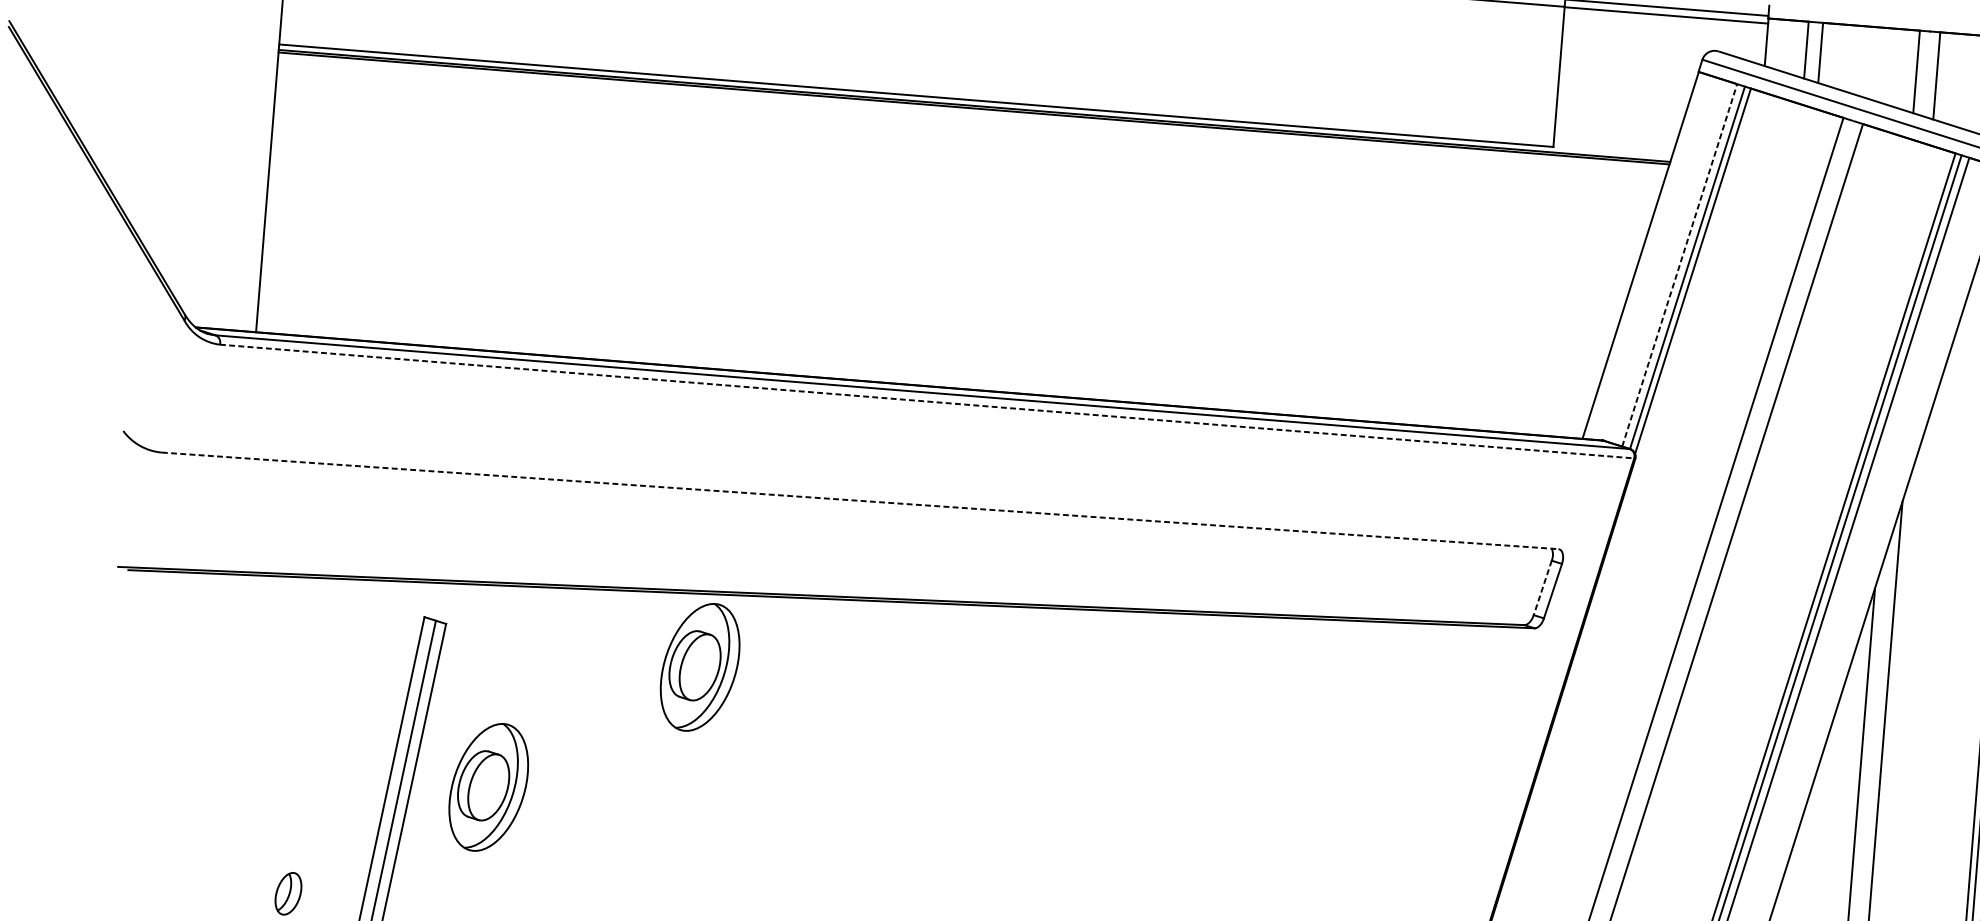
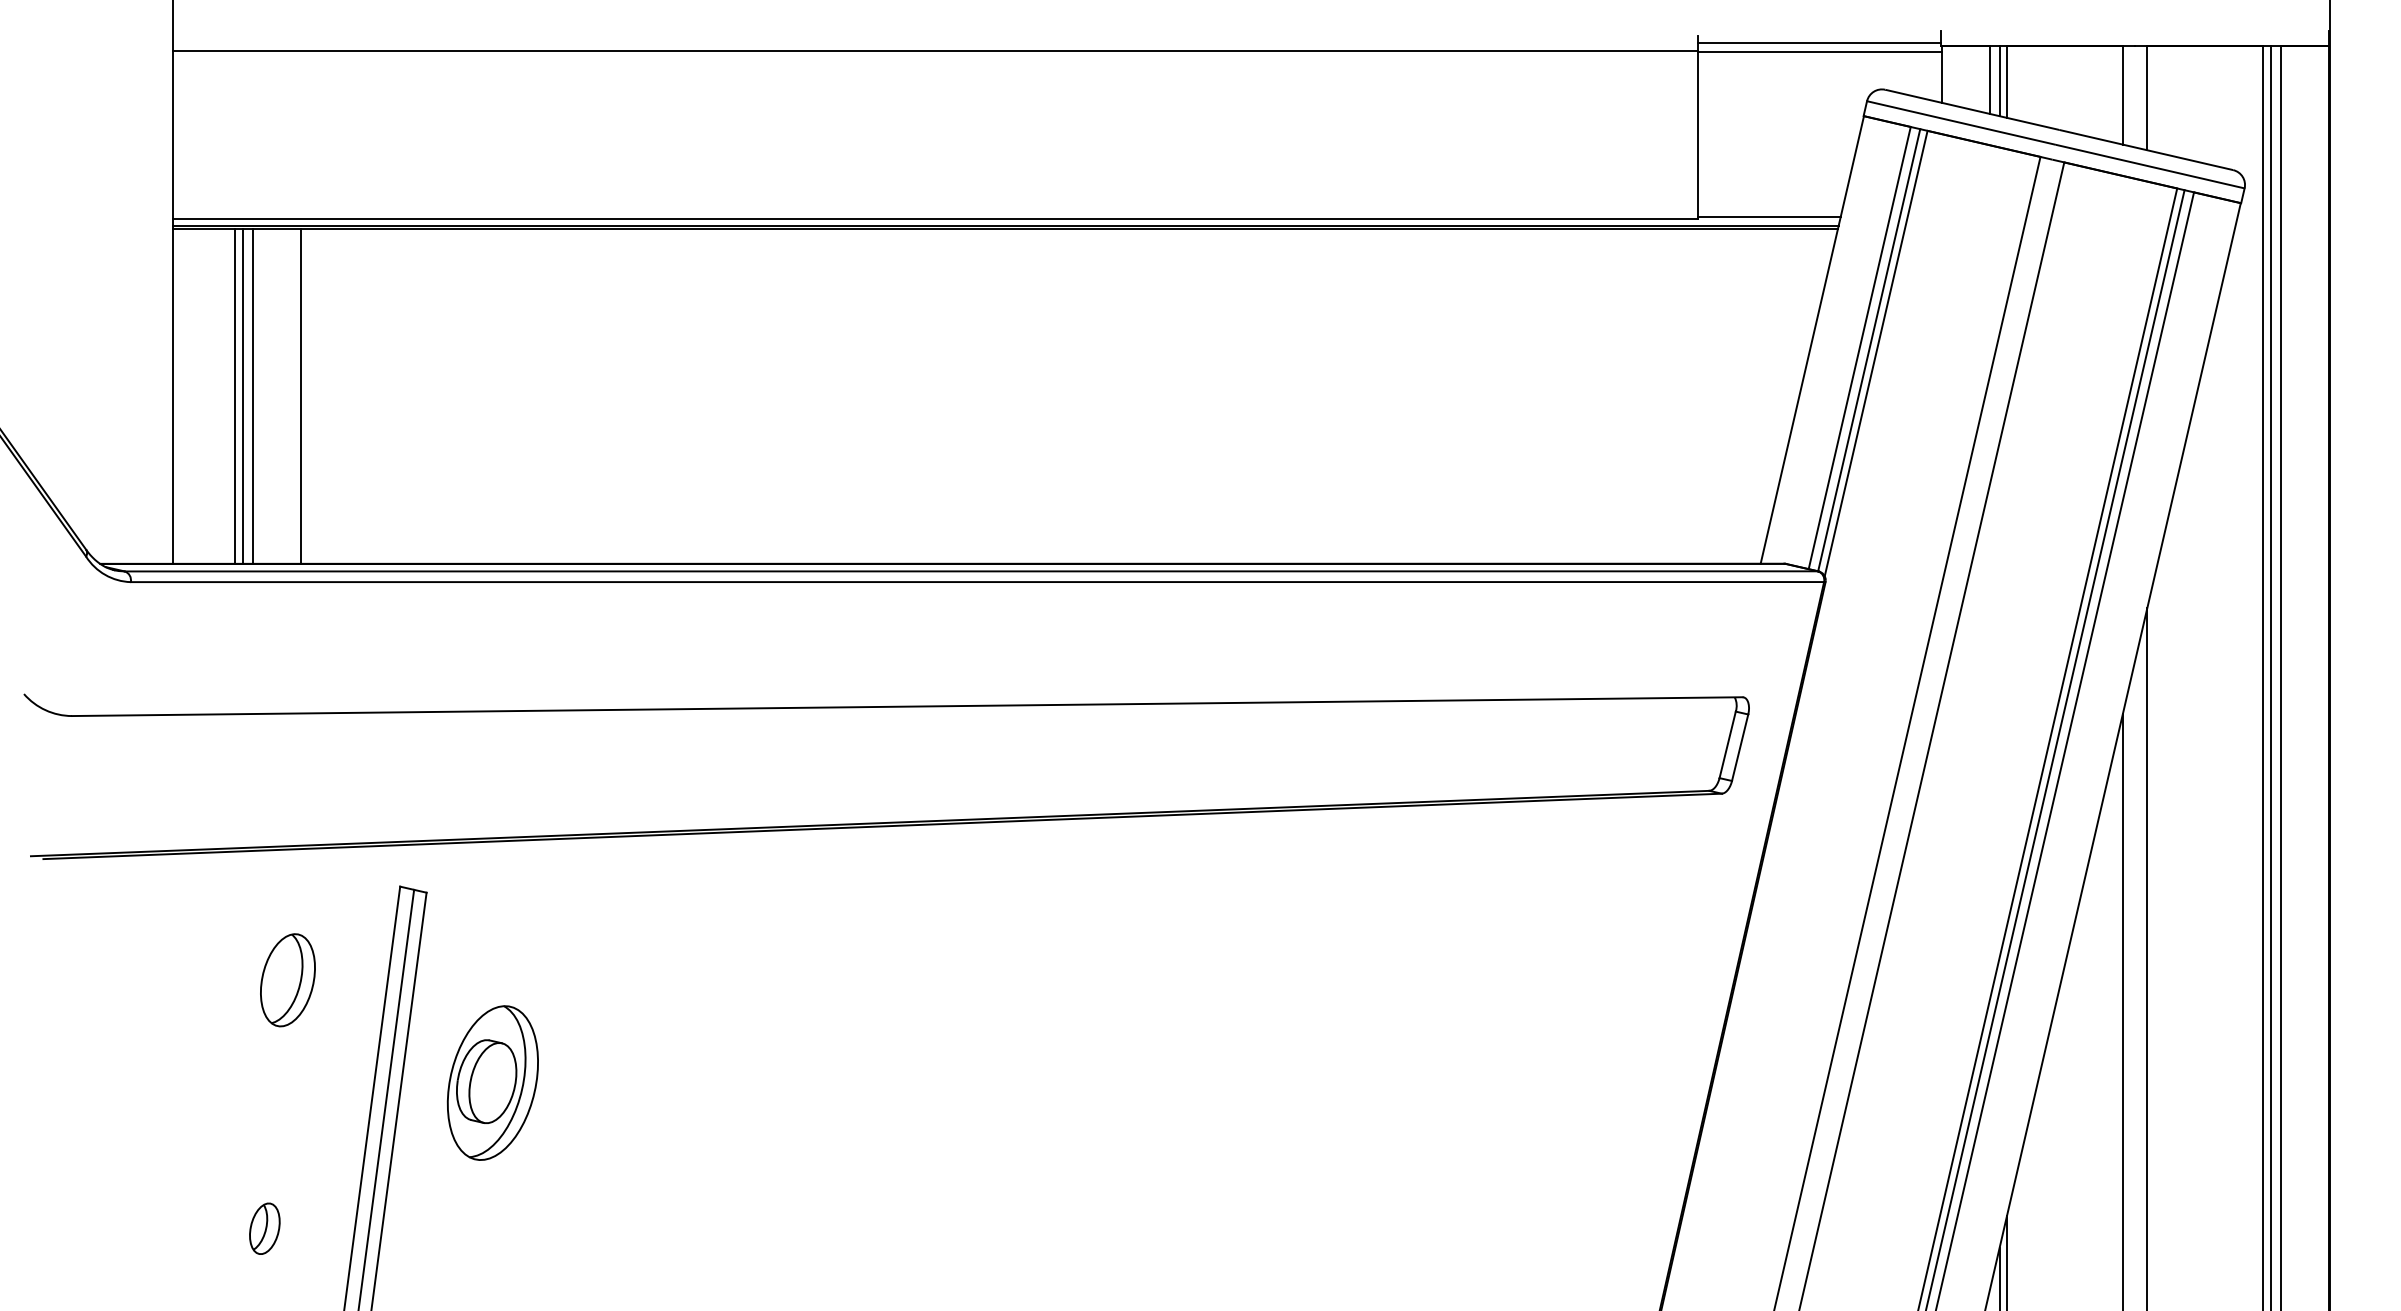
line: (1814, 51) -> (1999, 80), added
line: (1613, 149) -> (1769, 216), added
line: (319, 195) -> (235, 395), added
line: (325, 196) -> (242, 395), added
line: (334, 196) -> (252, 395), added
line: (374, 200) -> (300, 395), added
line: (1679, 265) -> (1859, 348), dashed -> solid
line: (927, 401) -> (977, 582), dashed -> solid
line: (860, 500) -> (907, 706), dashed -> solid
line: (1542, 588) -> (1727, 745), dashed -> solid
part: (699, 666) -> (732, 919), removed
part: (324, 687) -> (287, 980), added

